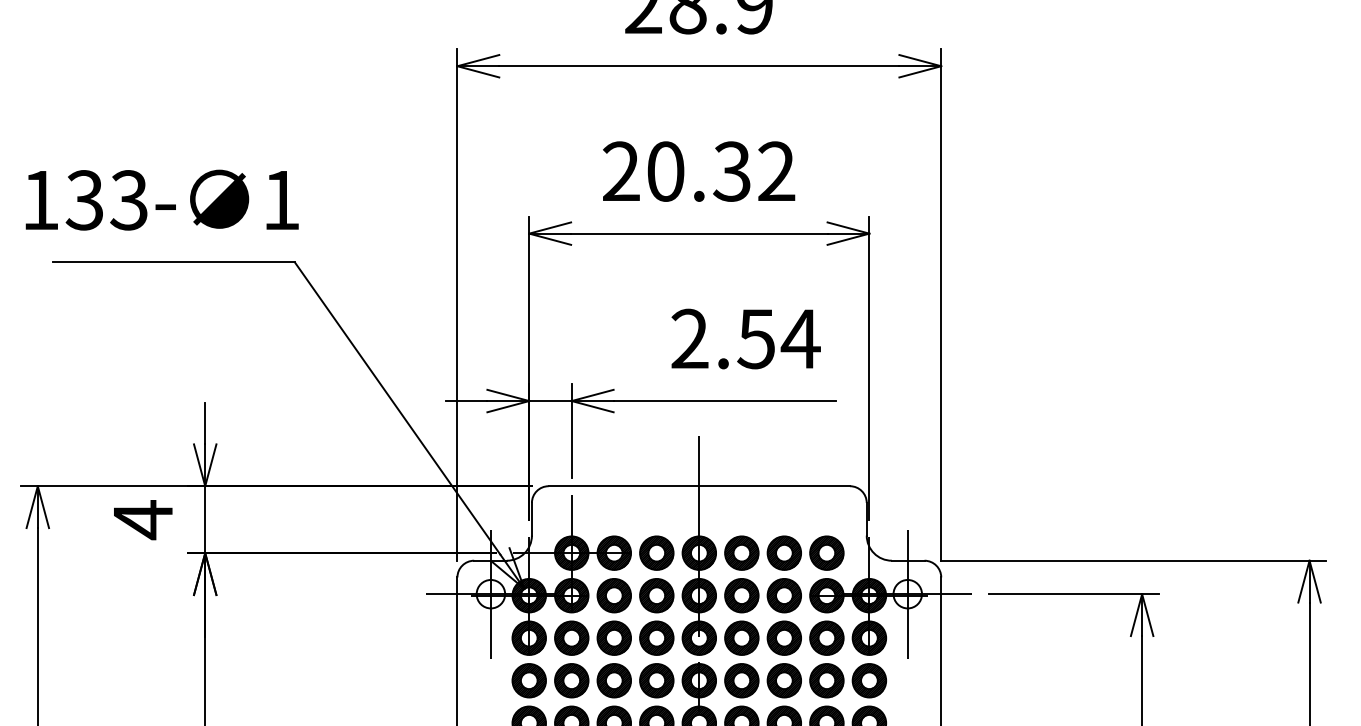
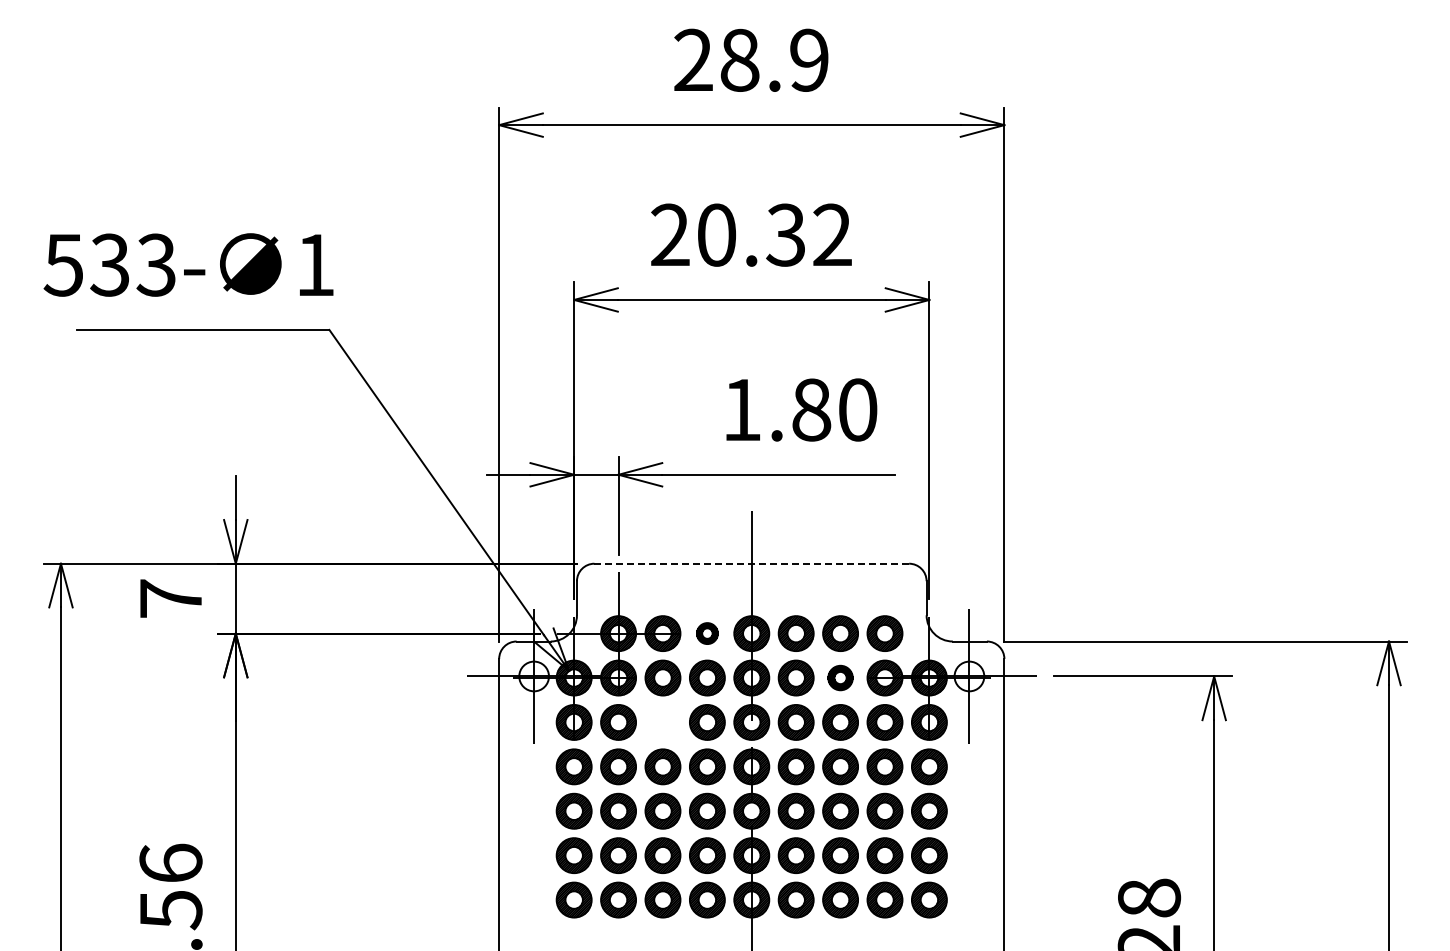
text: (39, 200) -> (62, 265), 133- -> 533-
text: (745, 338) -> (800, 409), 2.54 -> 1.80
line: (699, 486) -> (751, 563), solid -> dashed
text: (142, 520) -> (170, 599), 4 -> 7
part: (656, 553) -> (707, 633), size x0.6
part: (784, 595) -> (840, 677), size x0.7
part: (613, 638) -> (662, 722), removed

